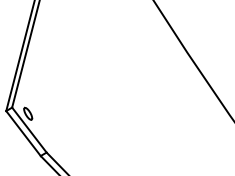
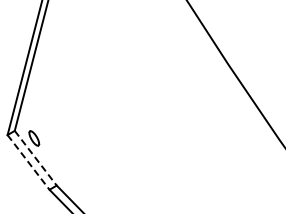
line: (29, 130) -> (36, 158), solid -> dashed
line: (23, 133) -> (28, 162), solid -> dashed

